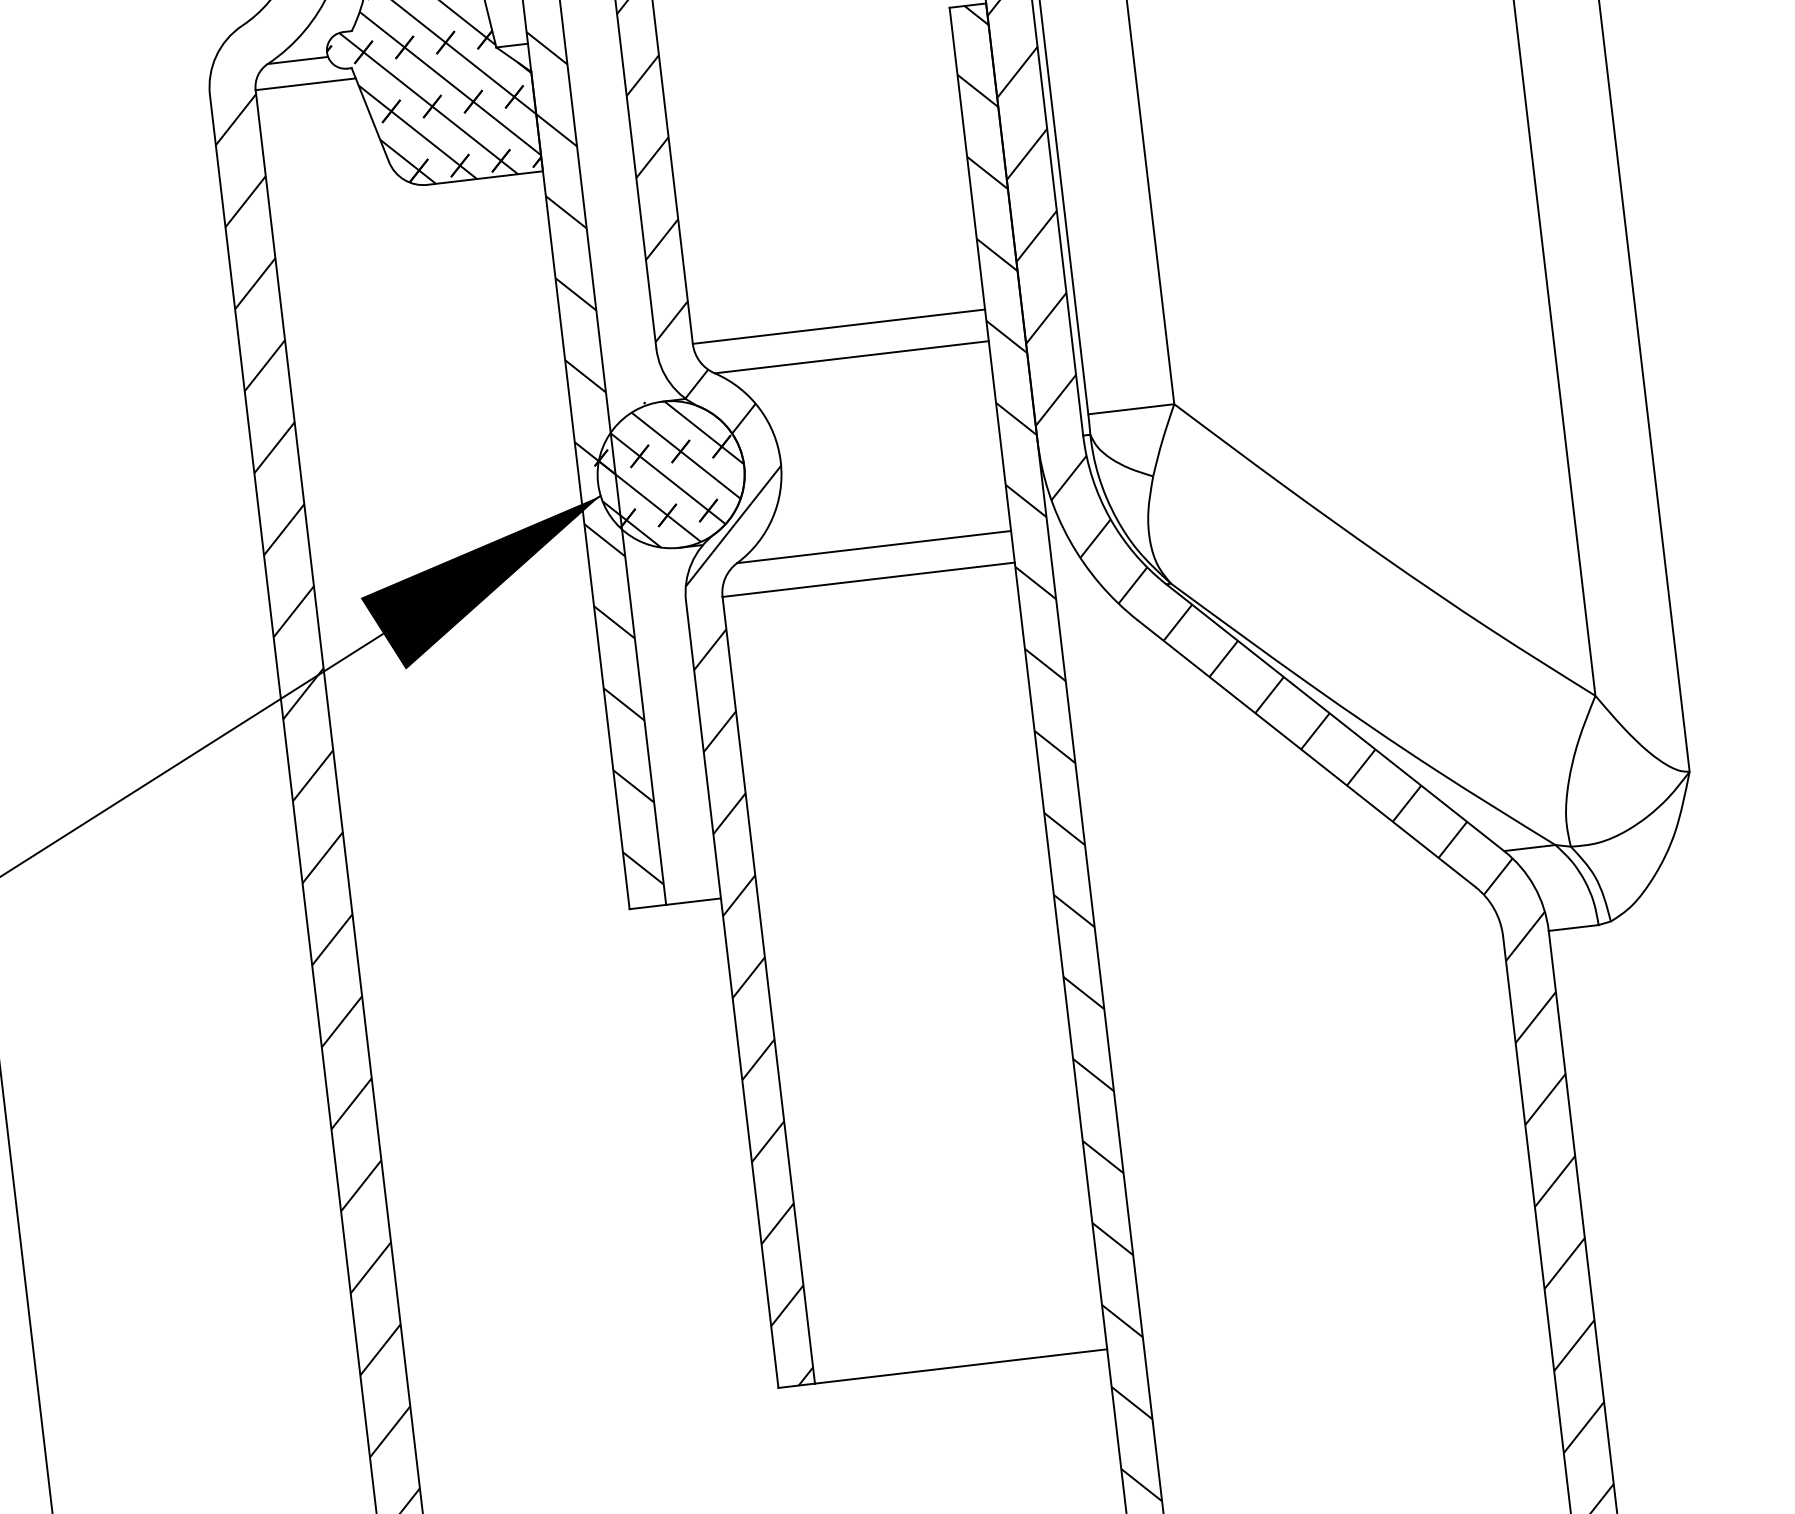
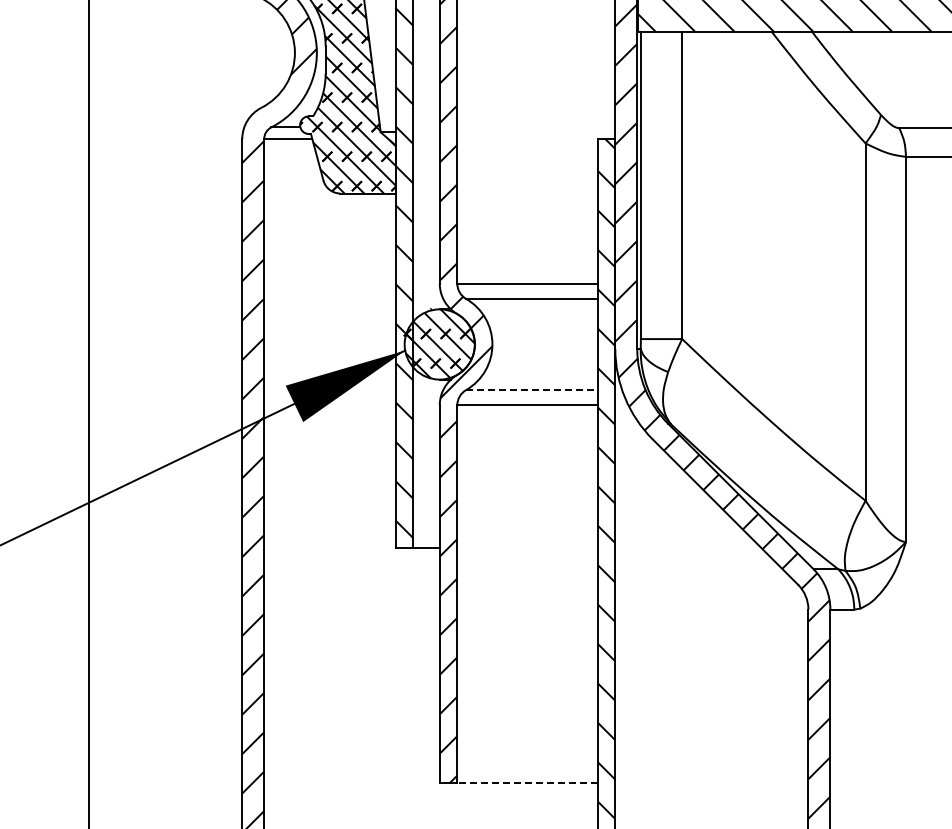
line: (873, 548) -> (531, 390), solid -> dashed
line: (961, 1366) -> (527, 783), solid -> dashed

